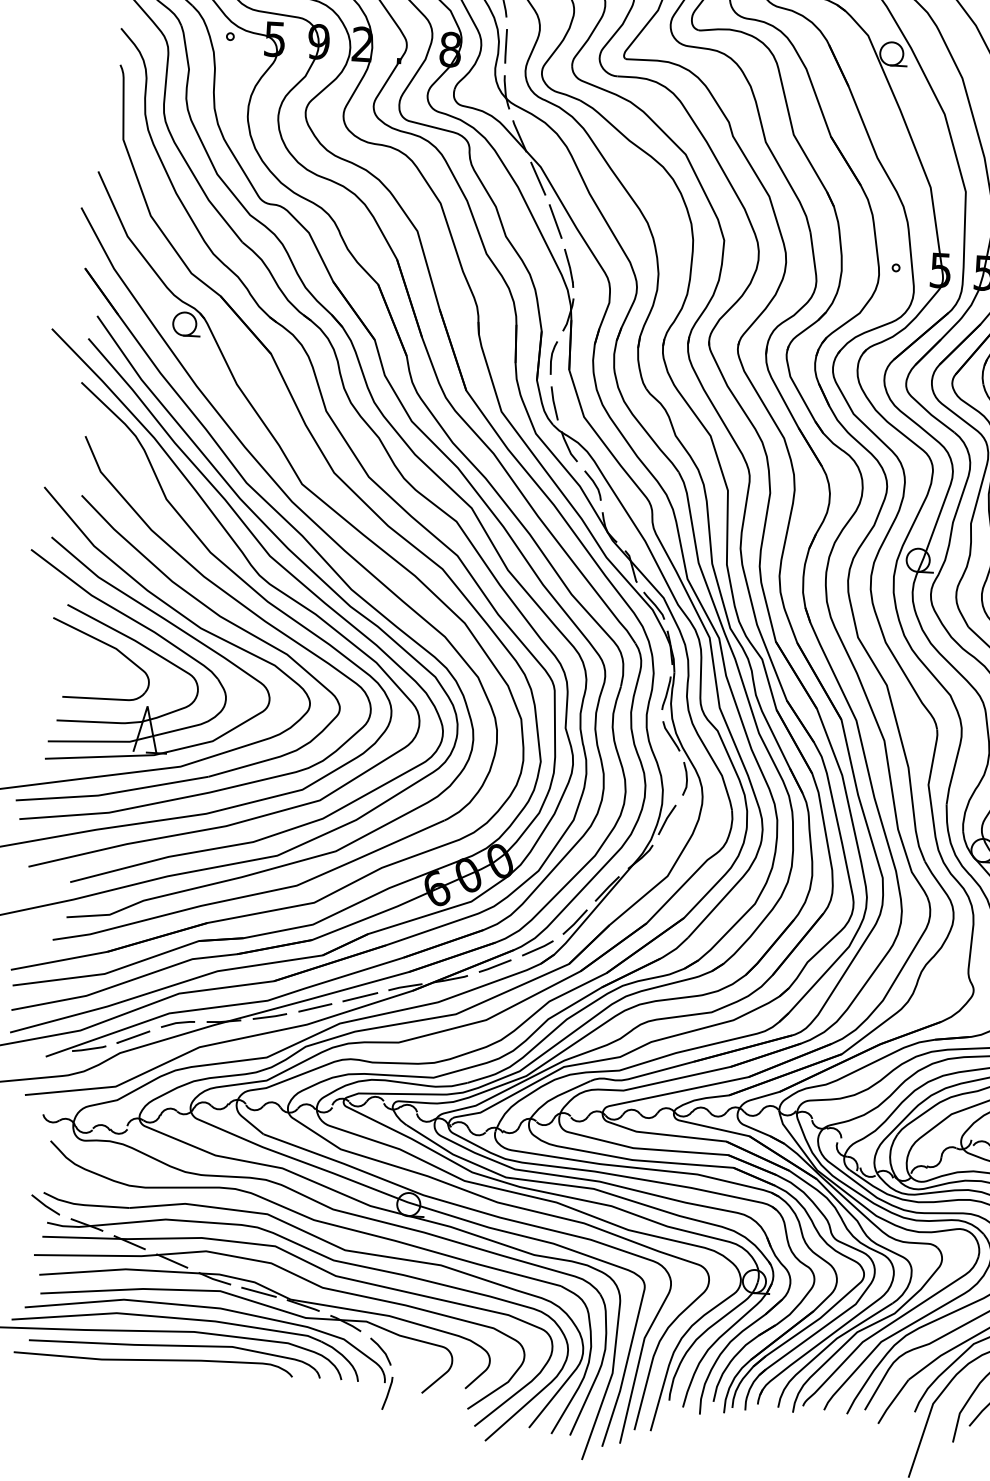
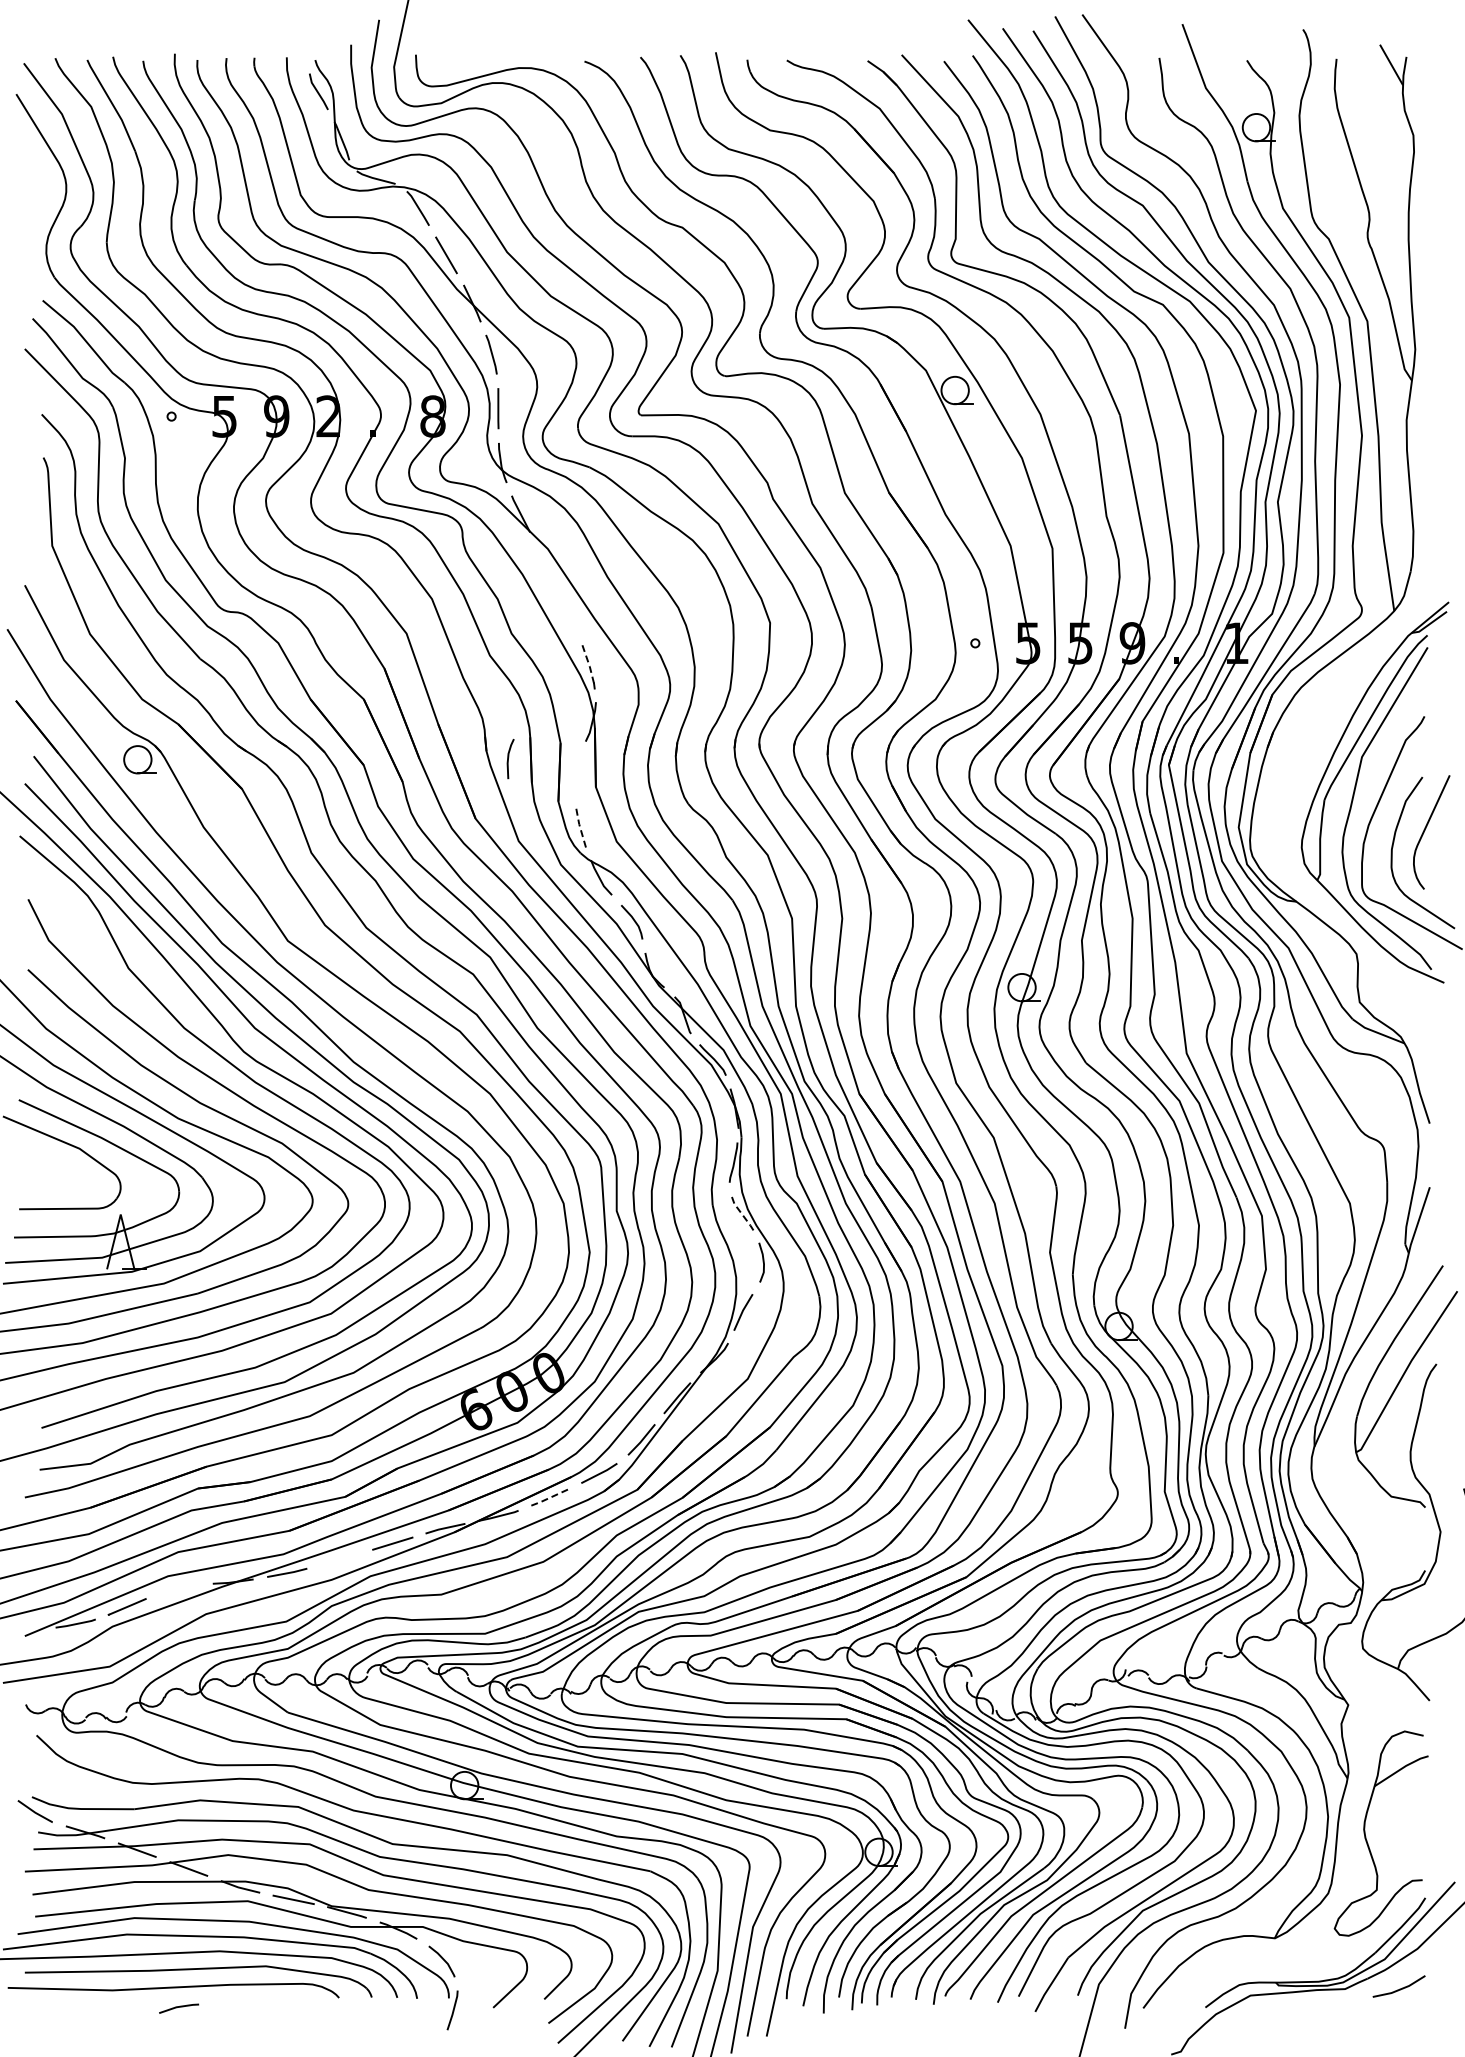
line: (538, 178) -> (545, 562), removed
line: (555, 221) -> (569, 612), removed
line: (569, 265) -> (588, 663), solid -> dashed
line: (551, 358) -> (508, 759), moved
line: (554, 403) -> (580, 827), solid -> dashed
line: (670, 736) -> (741, 1213), solid -> dashed
line: (495, 966) -> (550, 1497), solid -> dashed
line: (315, 1007) -> (340, 1558), removed
line: (178, 1023) -> (179, 2007), moved

